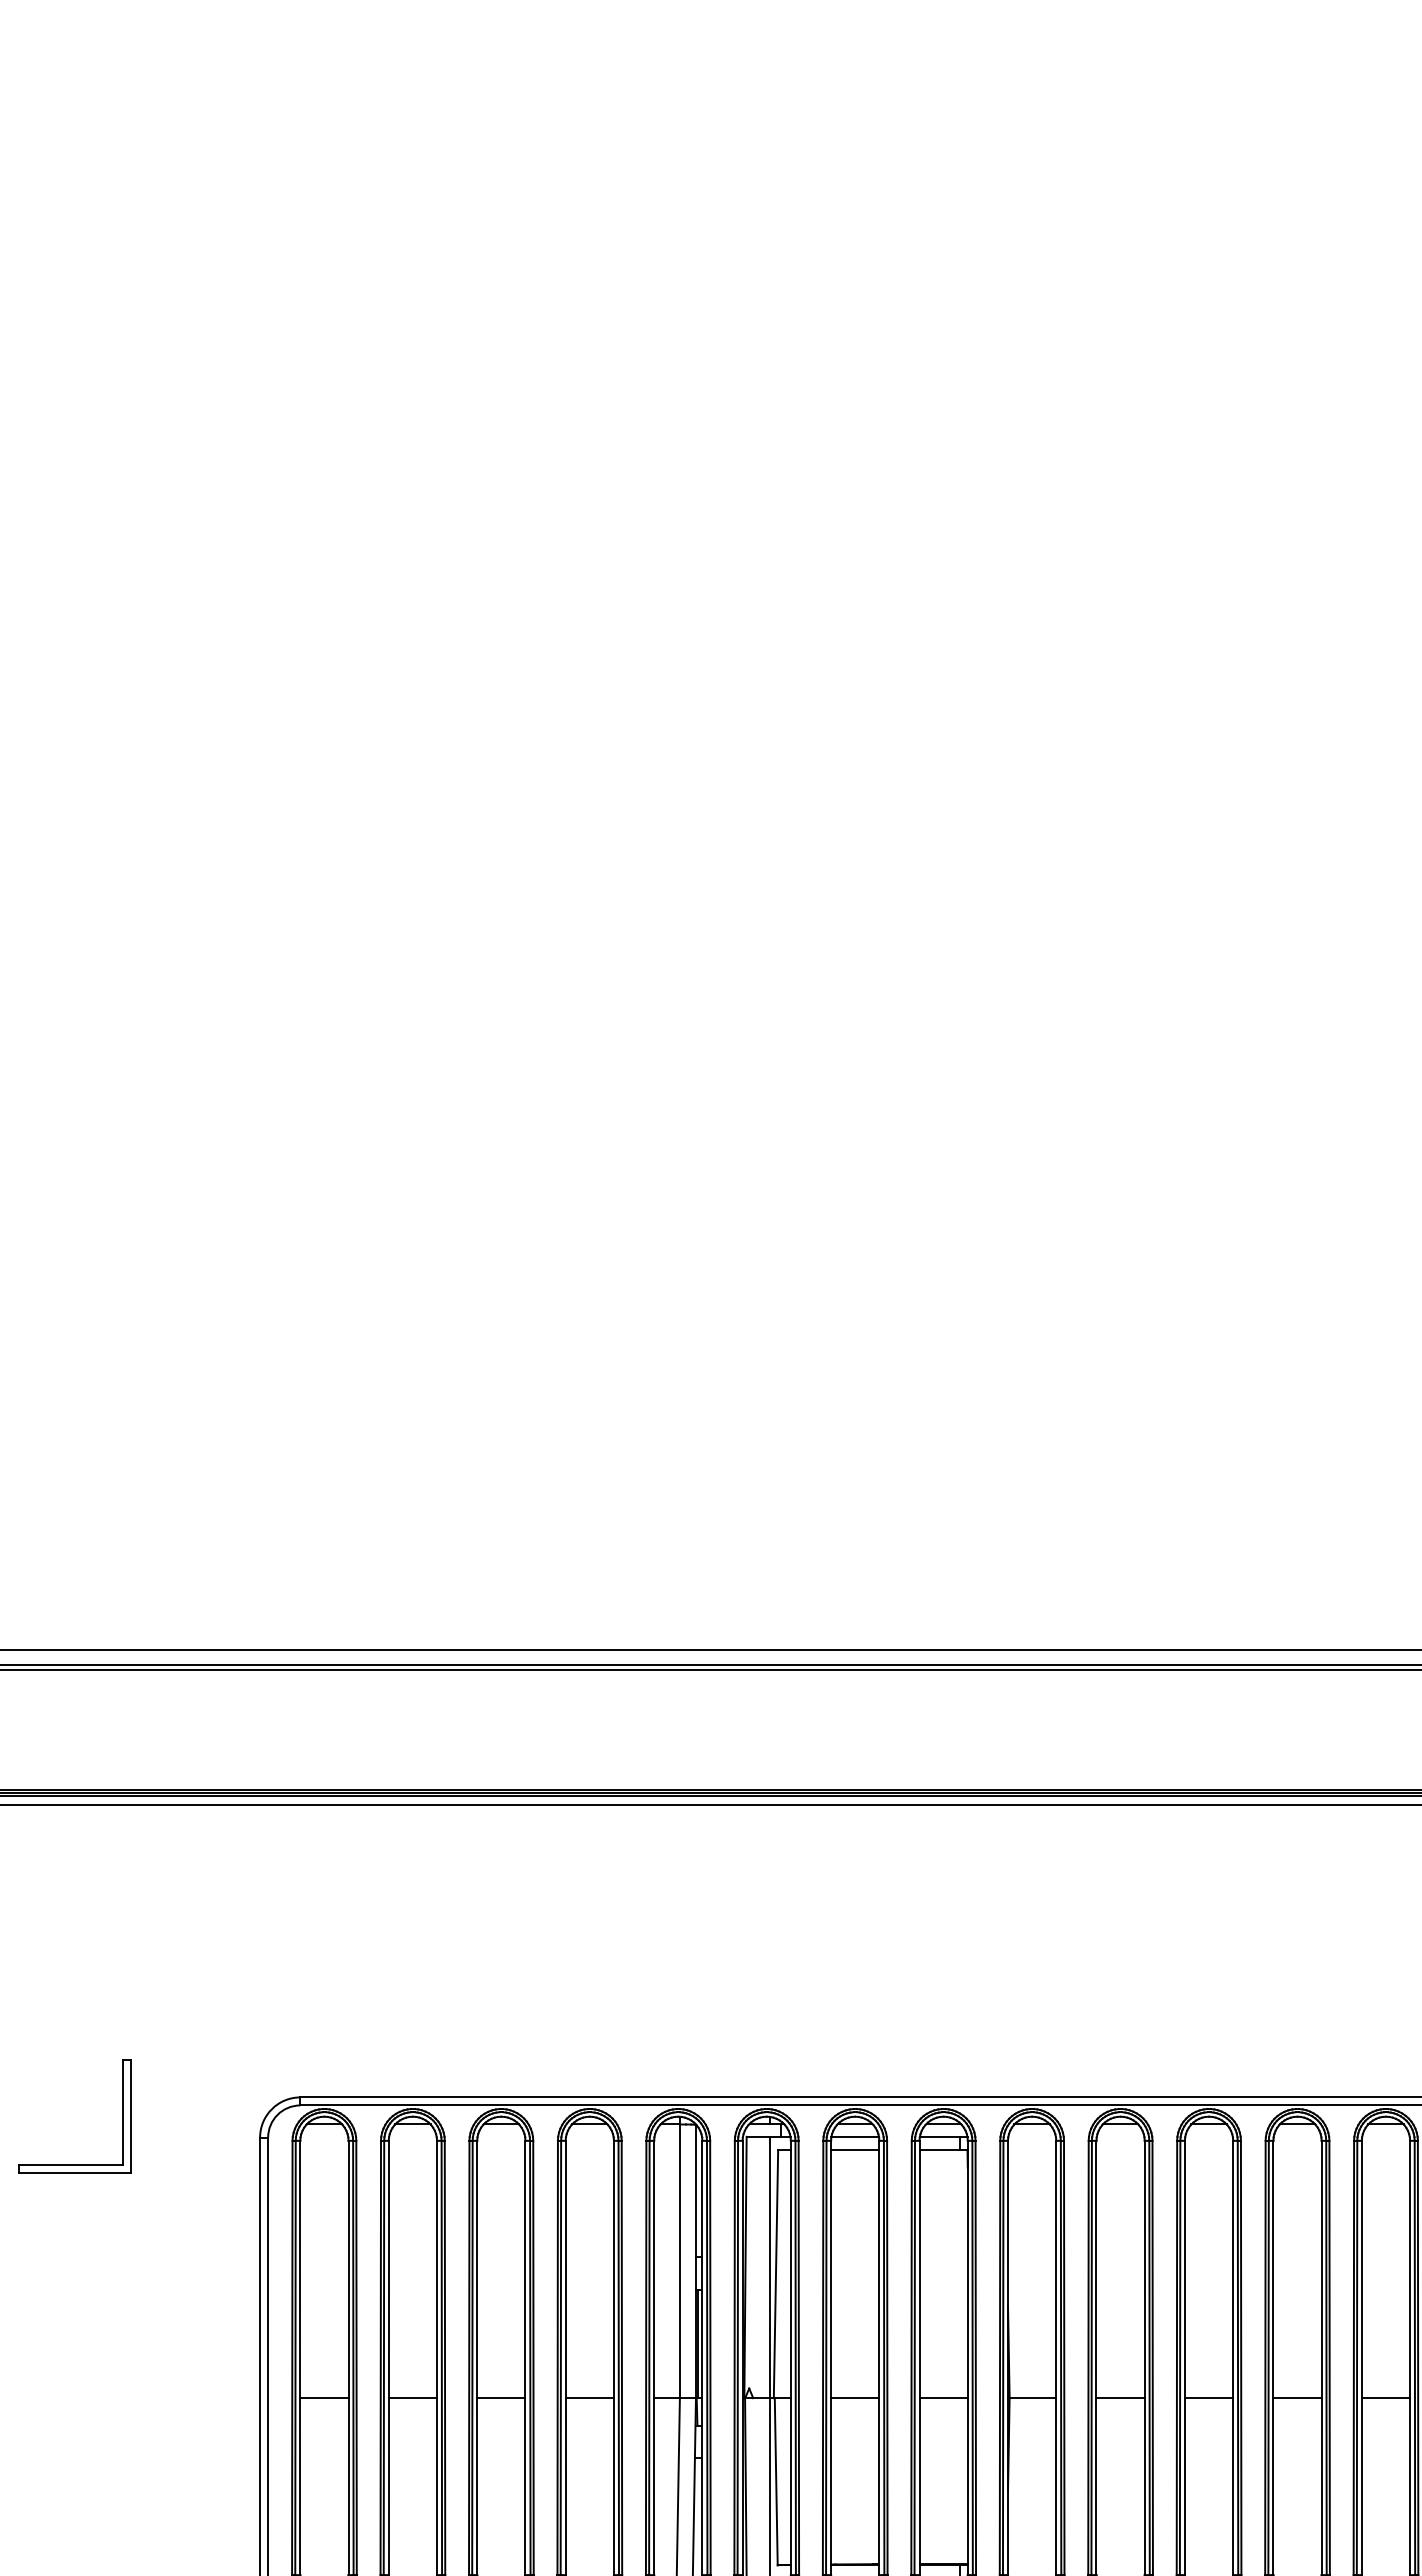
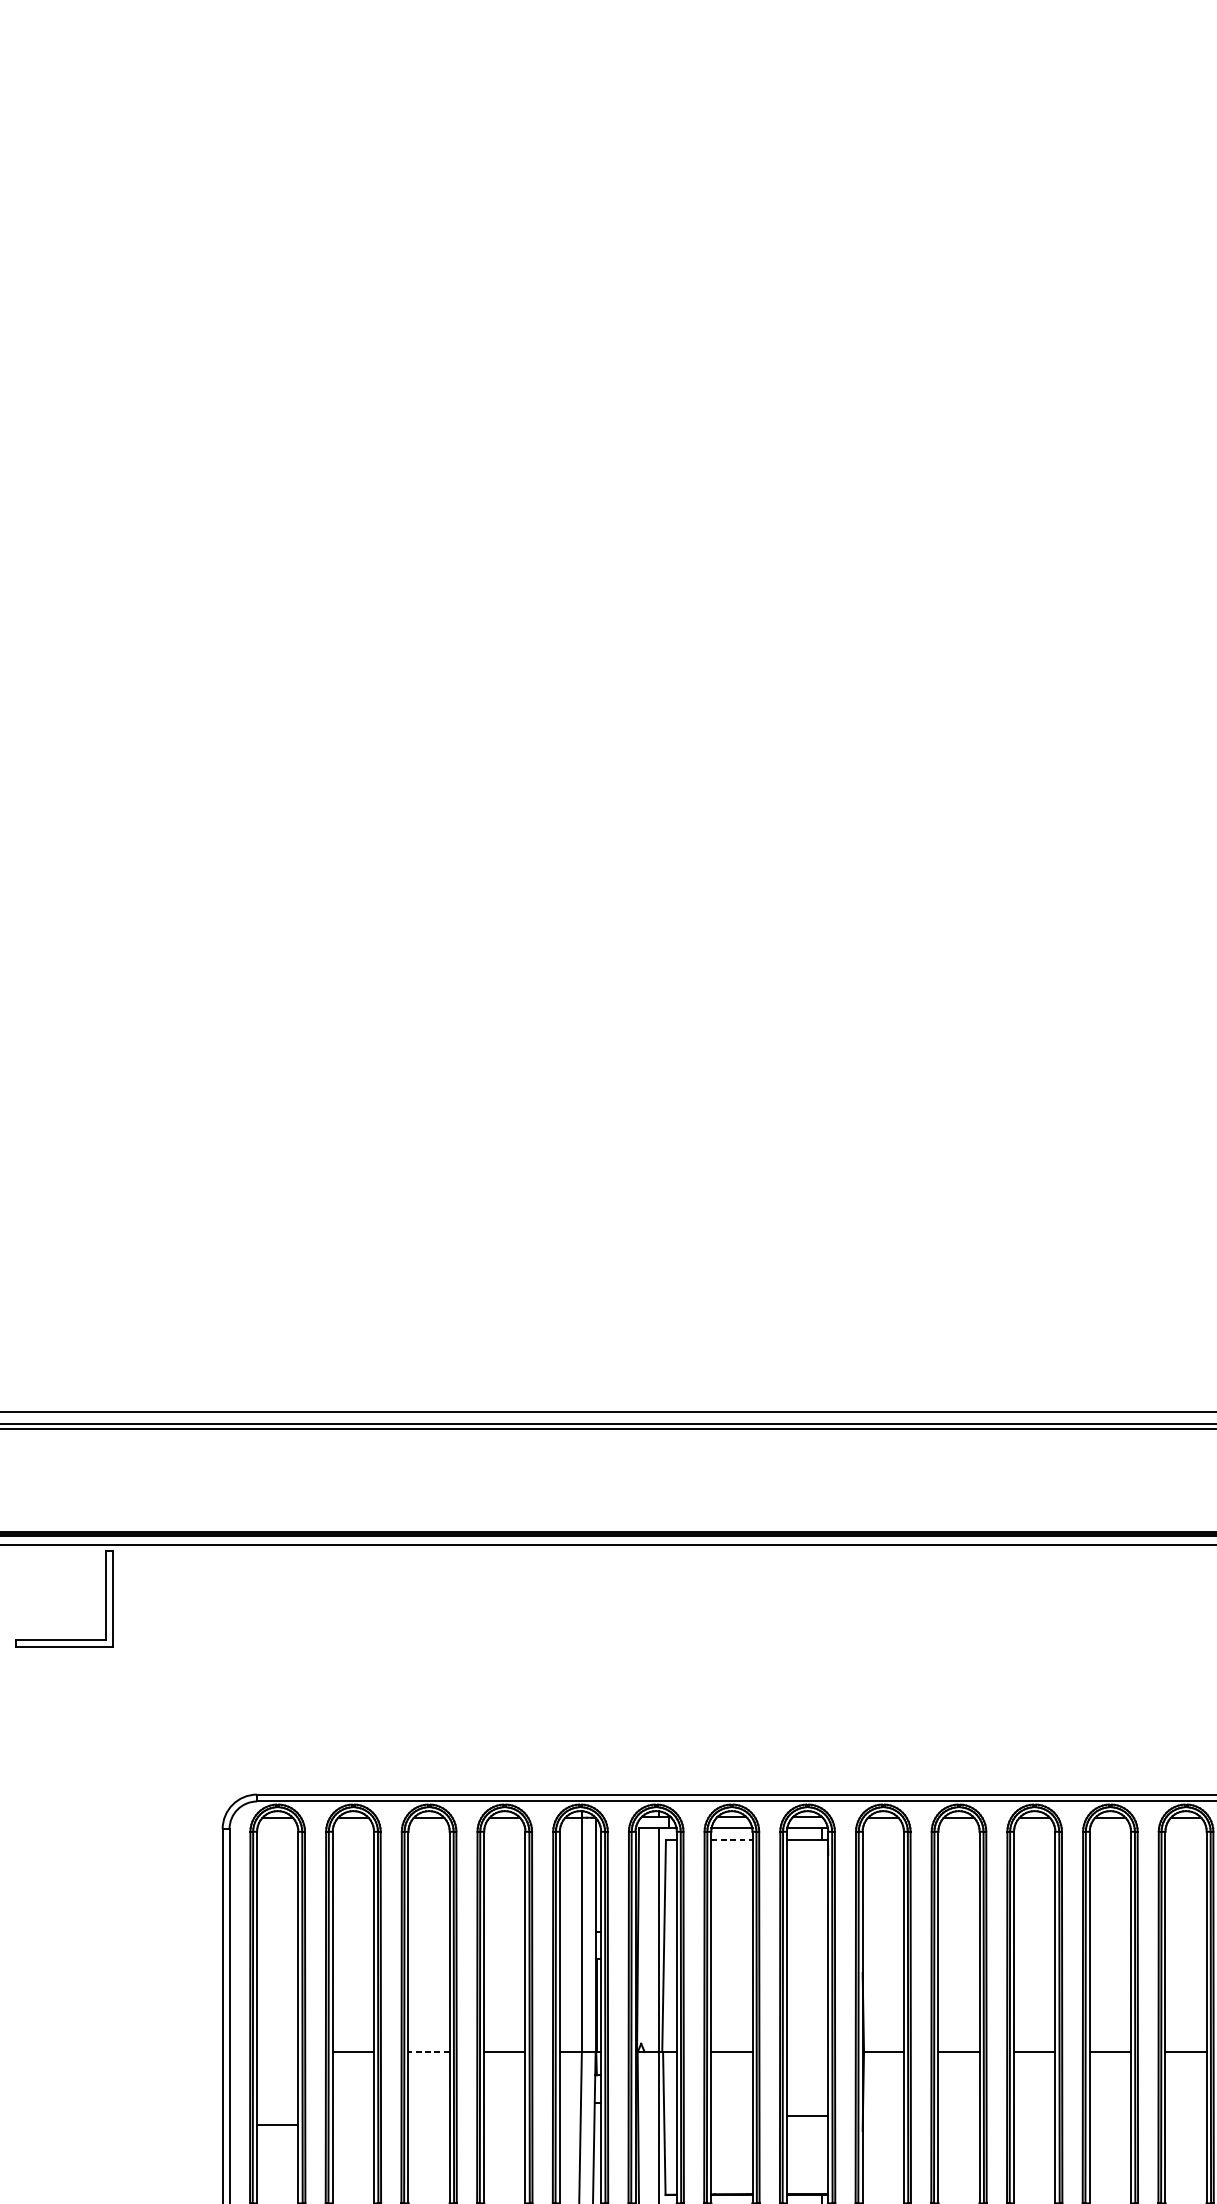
part: (122, 2116) -> (104, 1598), moved
line: (855, 2150) -> (732, 1840), solid -> dashed
line: (324, 2398) -> (277, 2124), moved
line: (500, 2398) -> (428, 2052), solid -> dashed
line: (943, 2398) -> (807, 2116), moved

